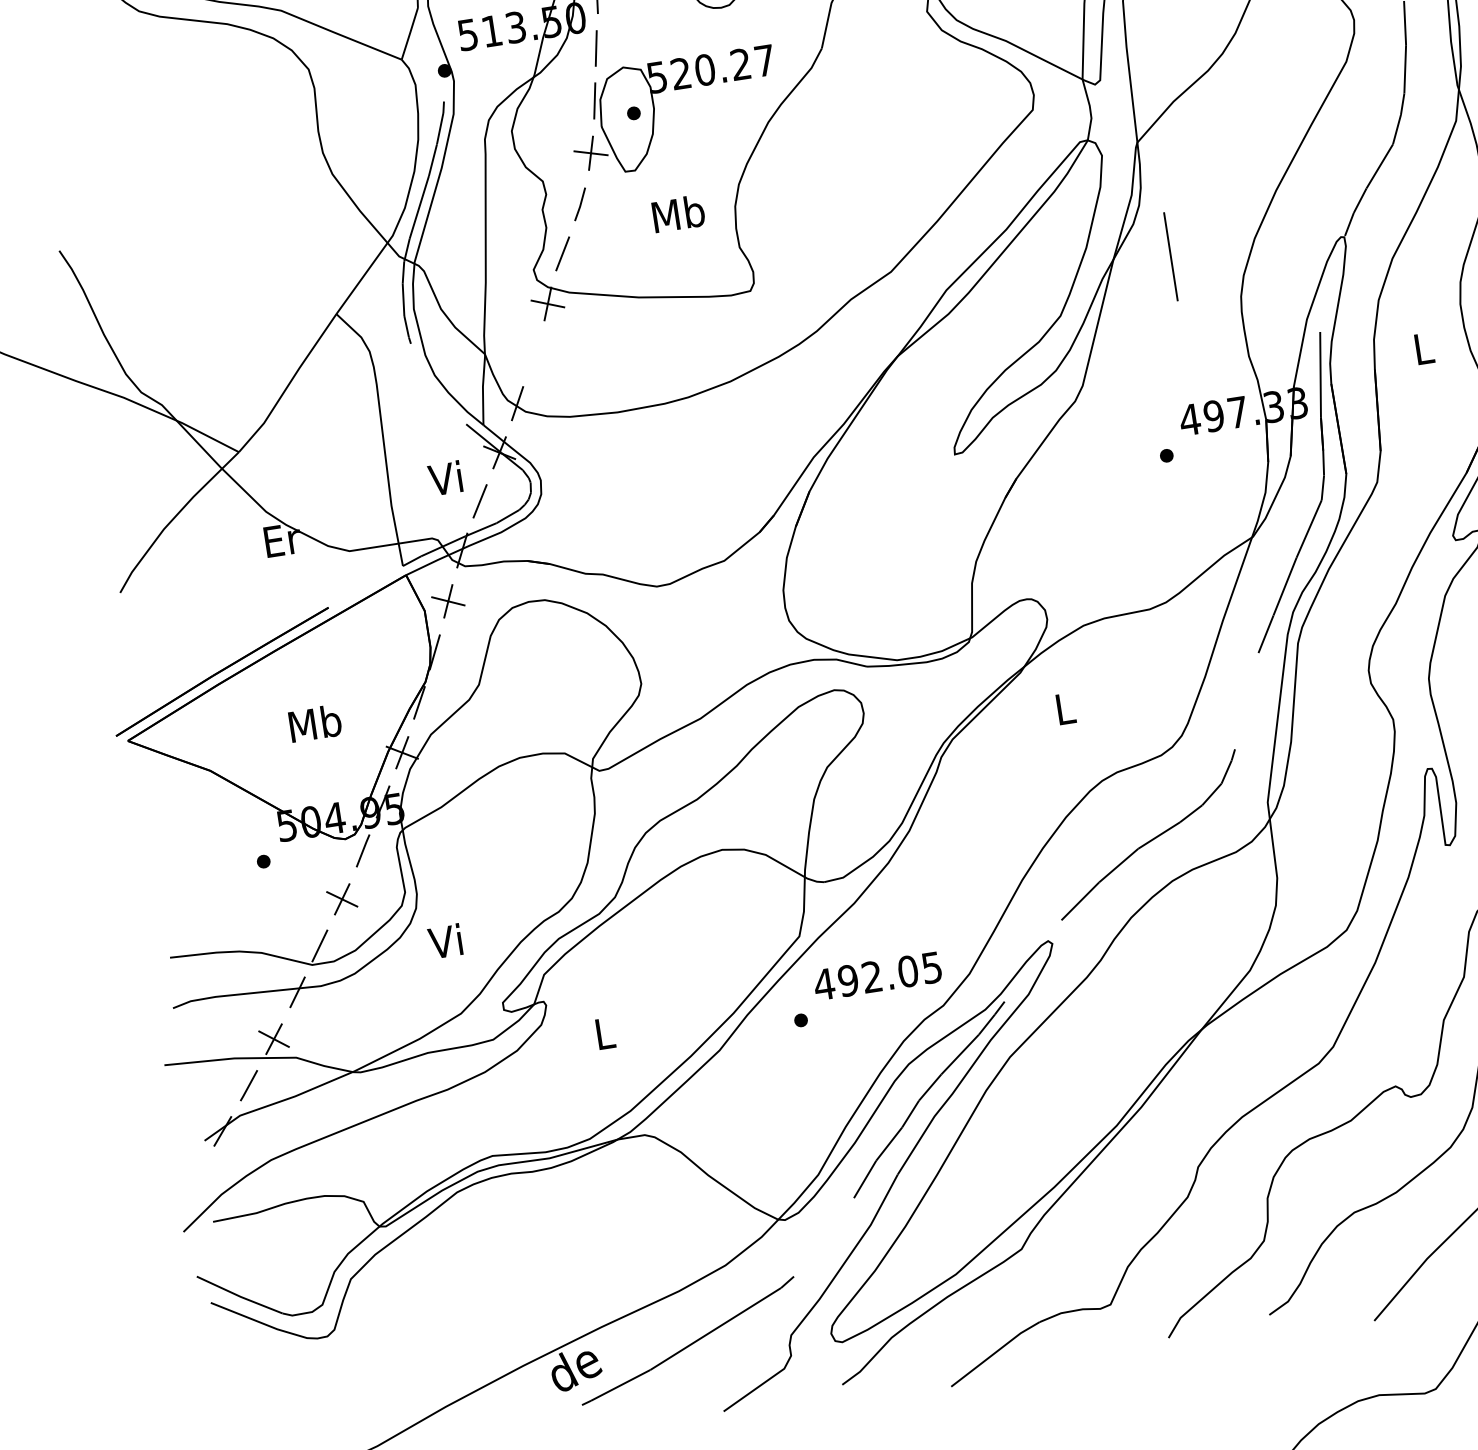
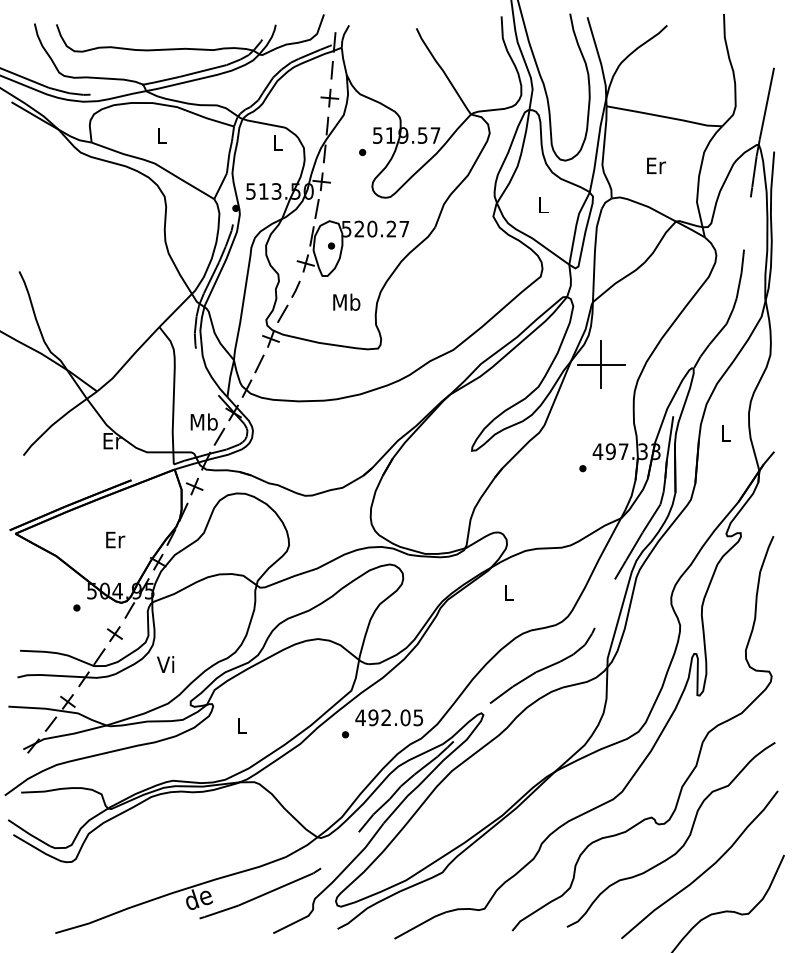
line: (1169, 256) -> (600, 364), added
line: (533, 353) -> (259, 363), added
text: (445, 477) -> (203, 421), Vi -> Mb
text: (314, 723) -> (114, 539), Mb -> Er

